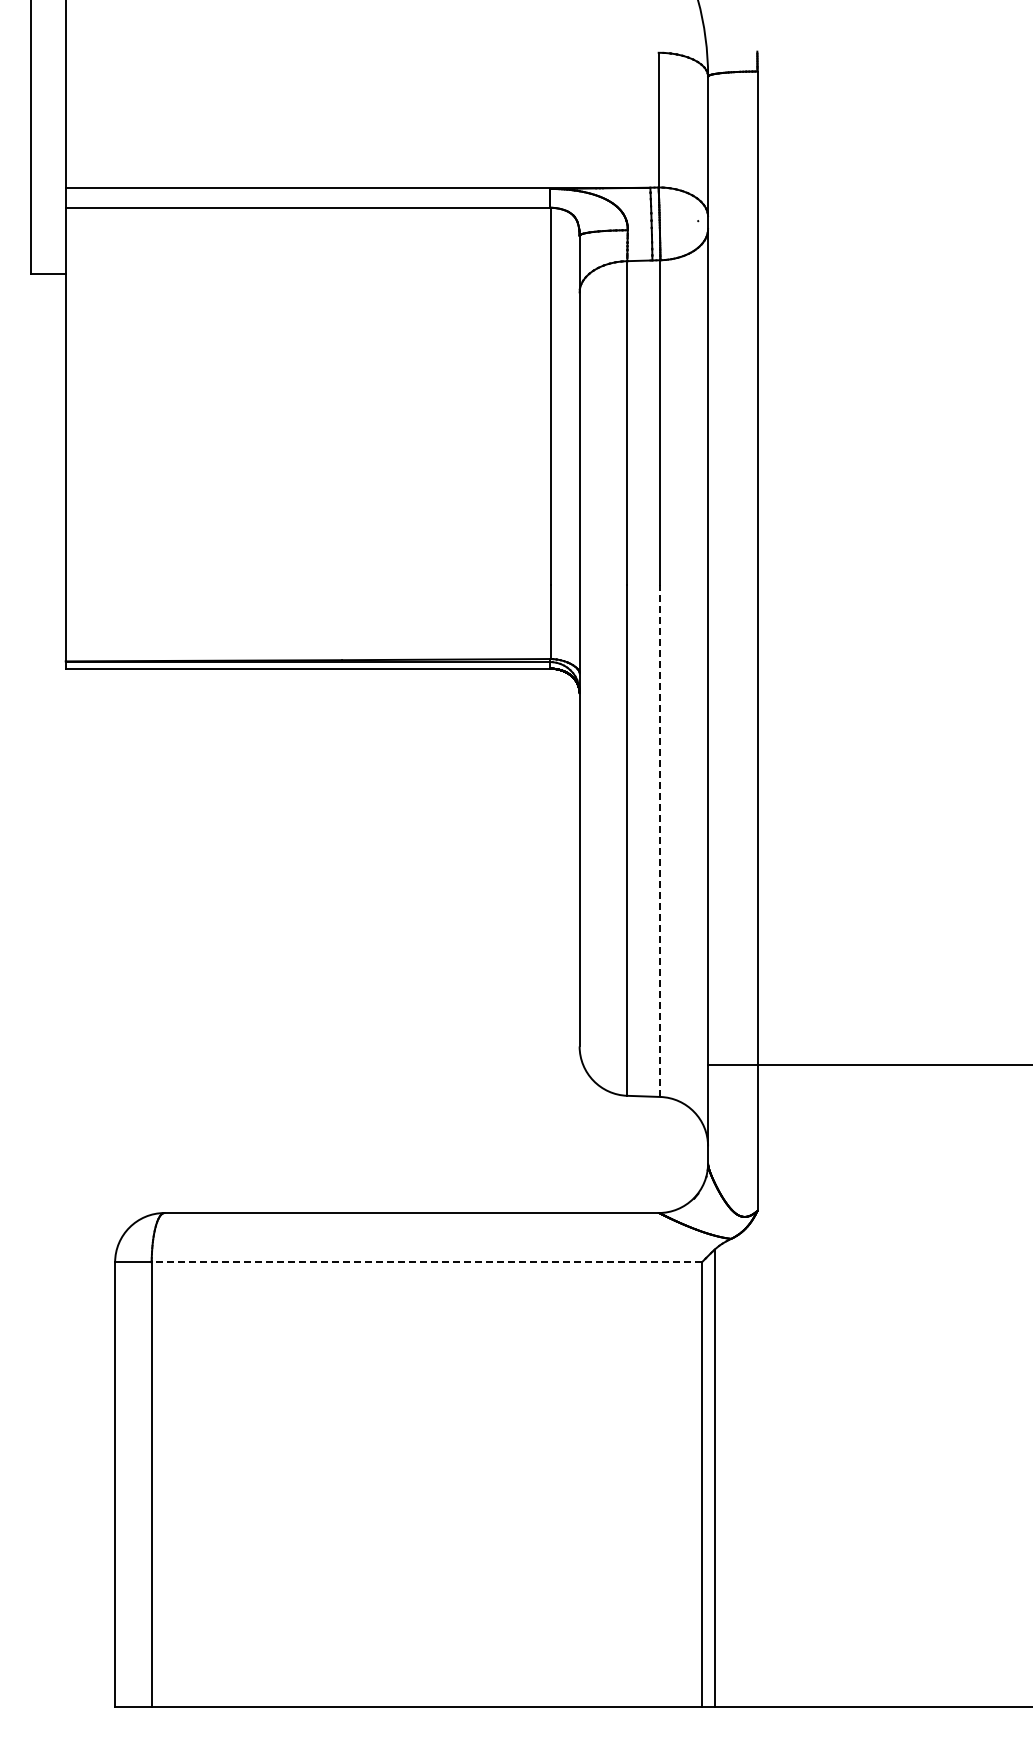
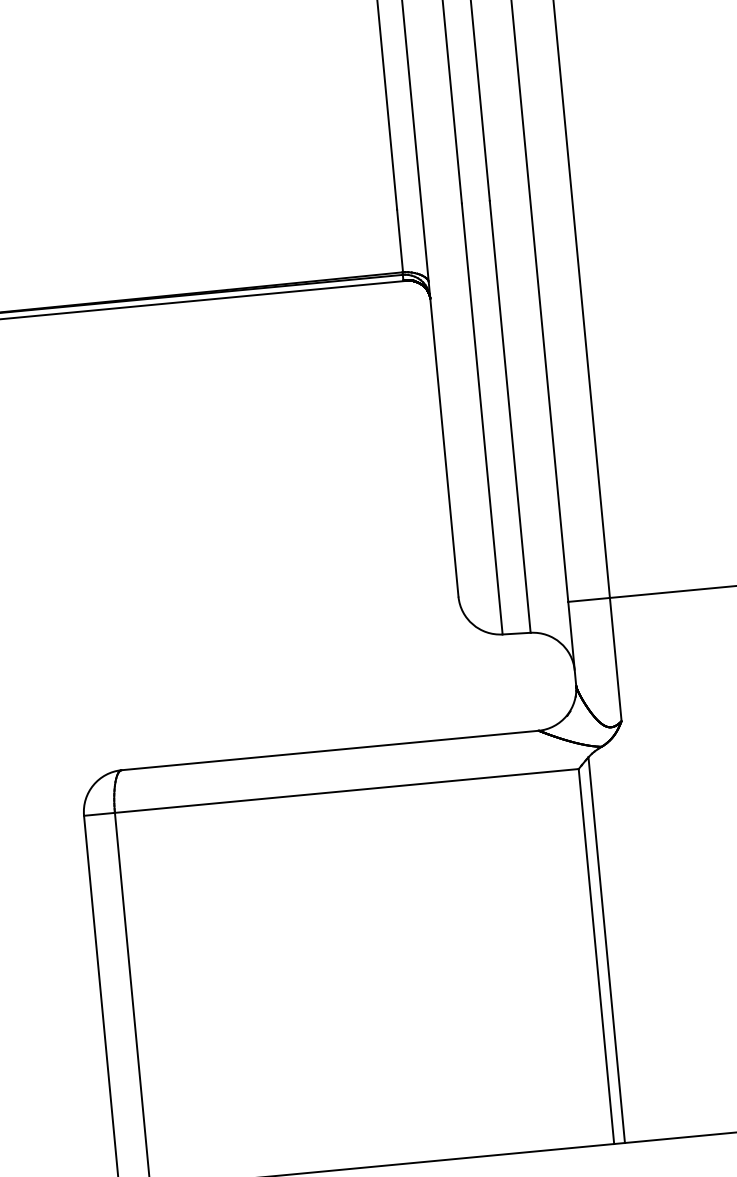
line: (660, 840) -> (510, 416), dashed -> solid
line: (426, 1262) -> (346, 791), dashed -> solid

